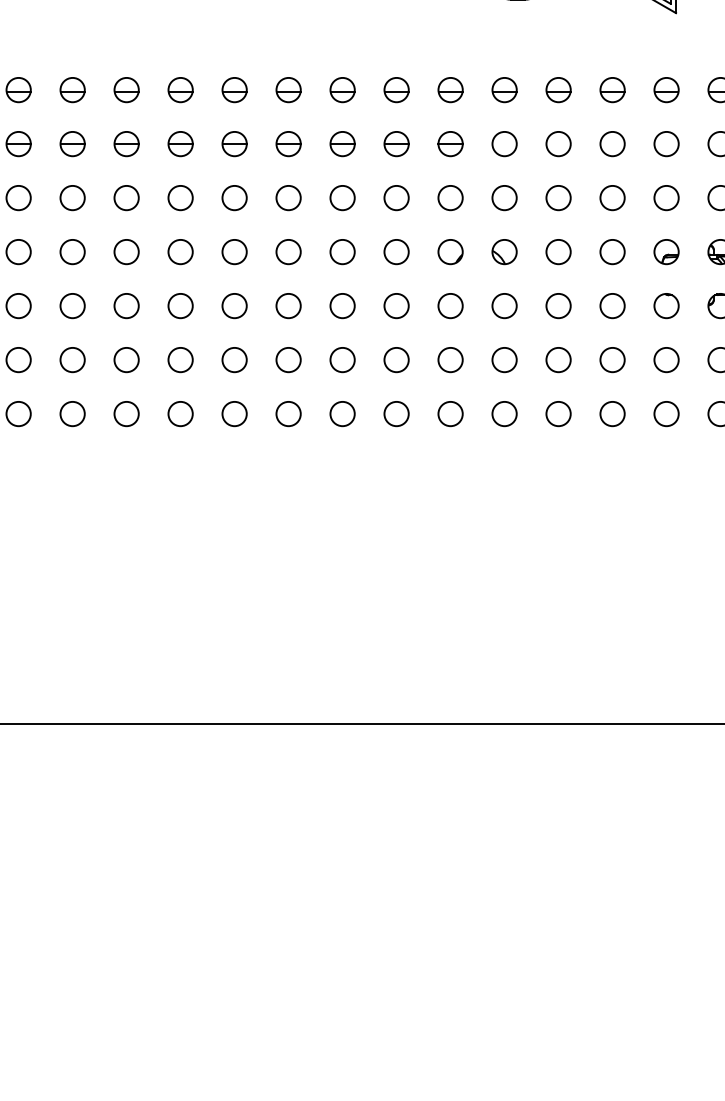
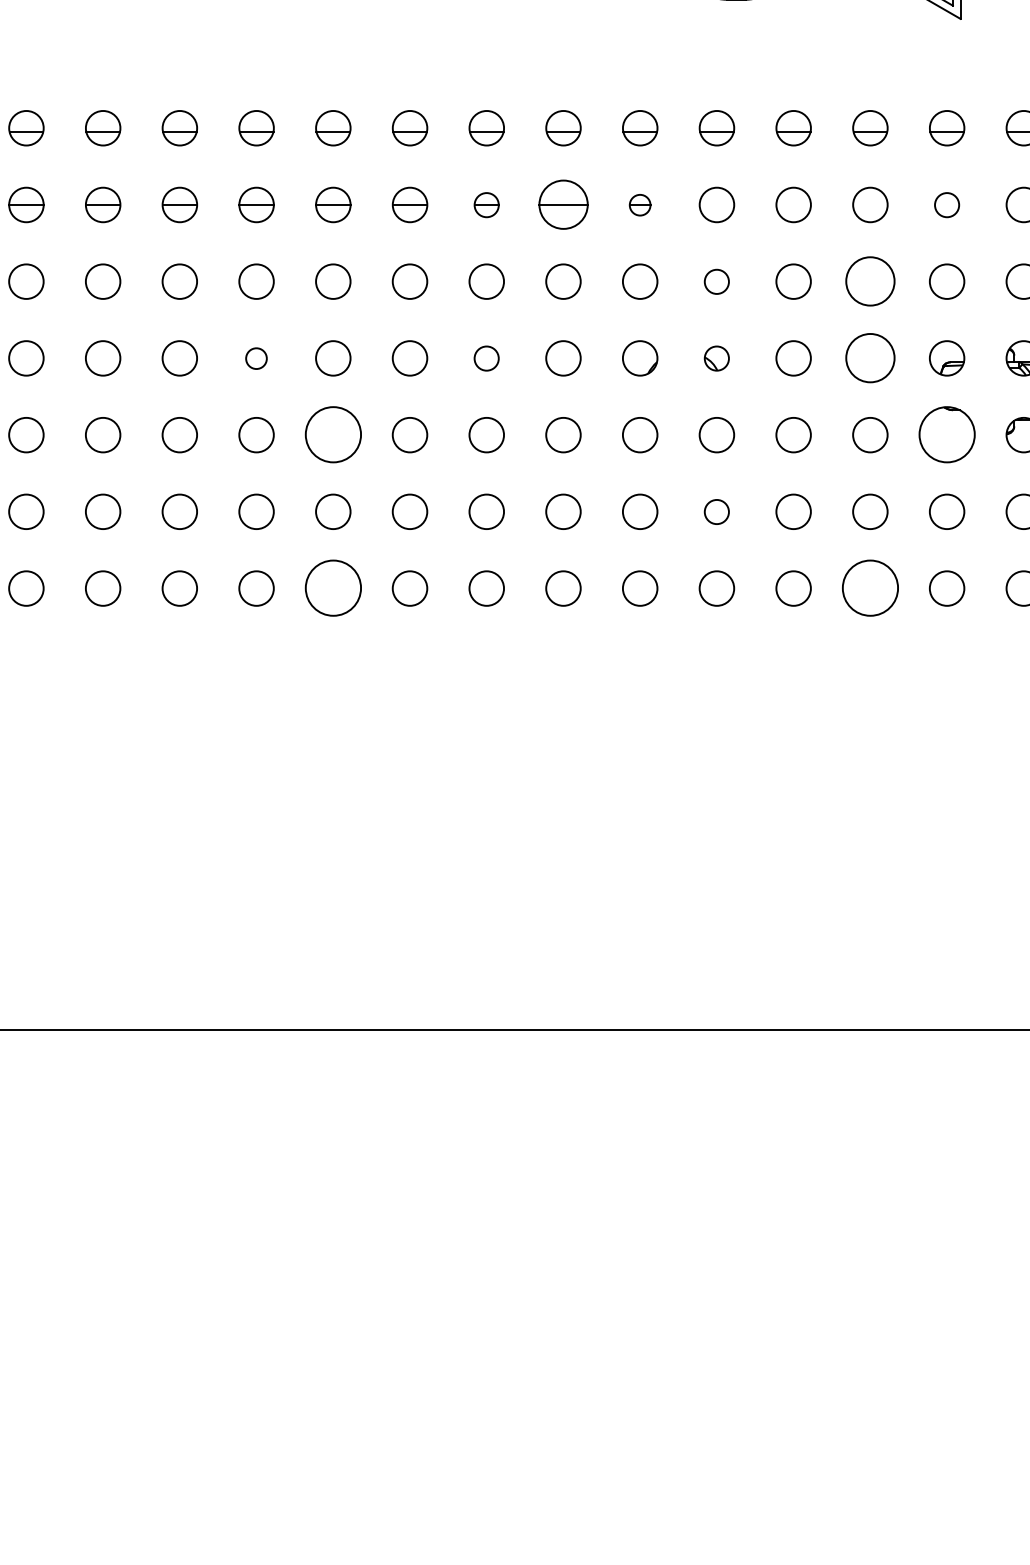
part: (342, 144) -> (486, 205), size x0.7
part: (396, 144) -> (563, 205), size x1.4
part: (450, 144) -> (640, 205), size x0.6
circle: (666, 144) -> (946, 205), size x0.7
circle: (504, 198) -> (716, 282), size x0.7
circle: (612, 198) -> (870, 282), size x1.4
circle: (180, 252) -> (256, 359), size x0.6
circle: (342, 252) -> (486, 359), size x0.7
part: (504, 252) -> (716, 359), size x0.7
circle: (612, 252) -> (870, 359), size x1.4
circle: (234, 306) -> (333, 435), size x1.6
circle: (666, 306) -> (946, 435), size x1.6
circle: (504, 360) -> (716, 512), size x0.7
circle: (234, 414) -> (333, 589), size x1.6
circle: (612, 414) -> (870, 589), size x1.6

